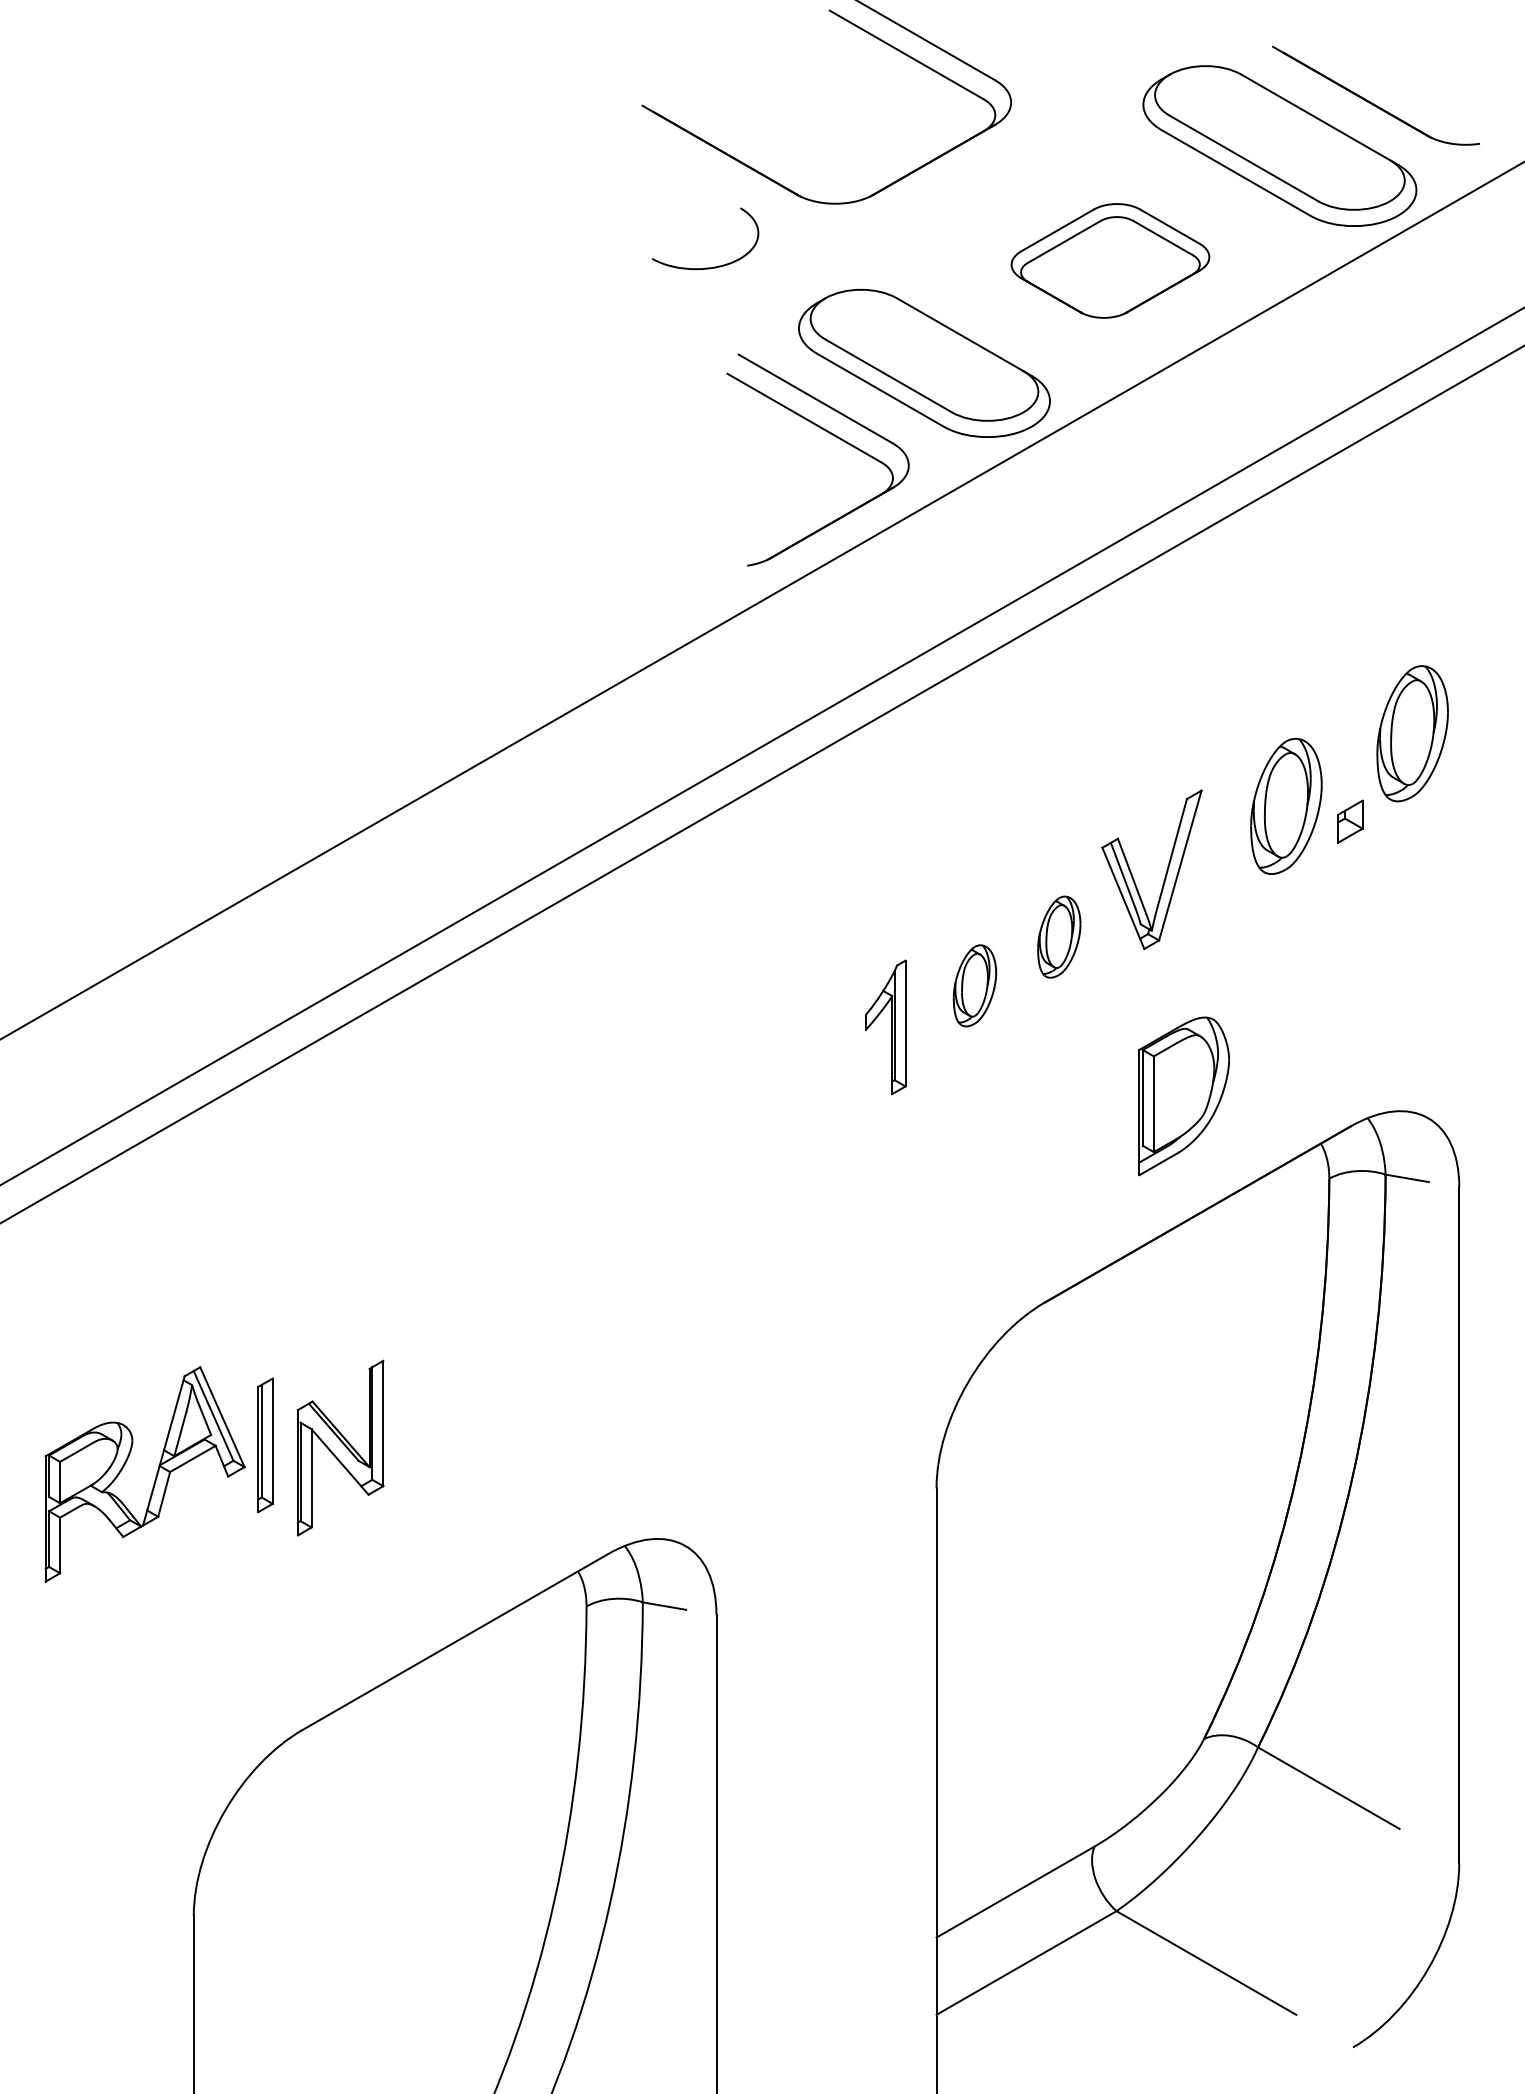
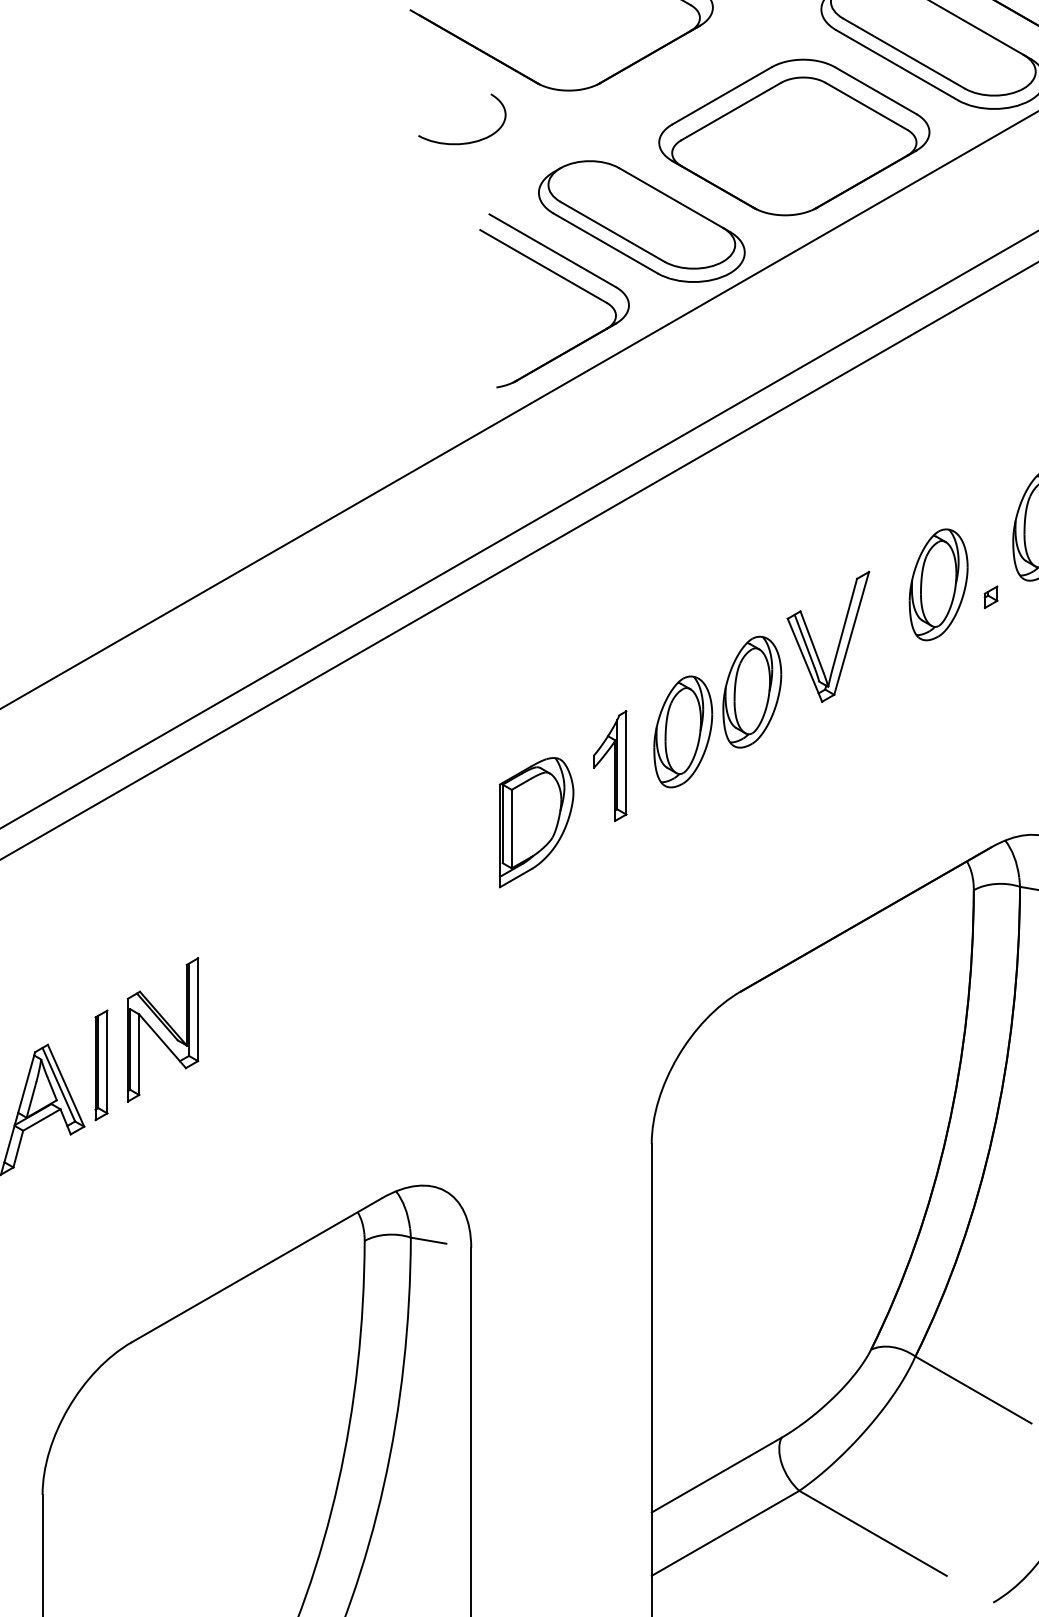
part: (1110, 260) -> (794, 137), size x1.67
part: (1349, 821) -> (990, 597), size x0.62
part: (1059, 936) -> (752, 691), size x1.67
part: (974, 985) -> (682, 731), size x1.67
part: (1183, 1096) -> (536, 822), moved
part: (265, 1445) -> (101, 1065), moved
part: (340, 1447) -> (162, 1029), moved

